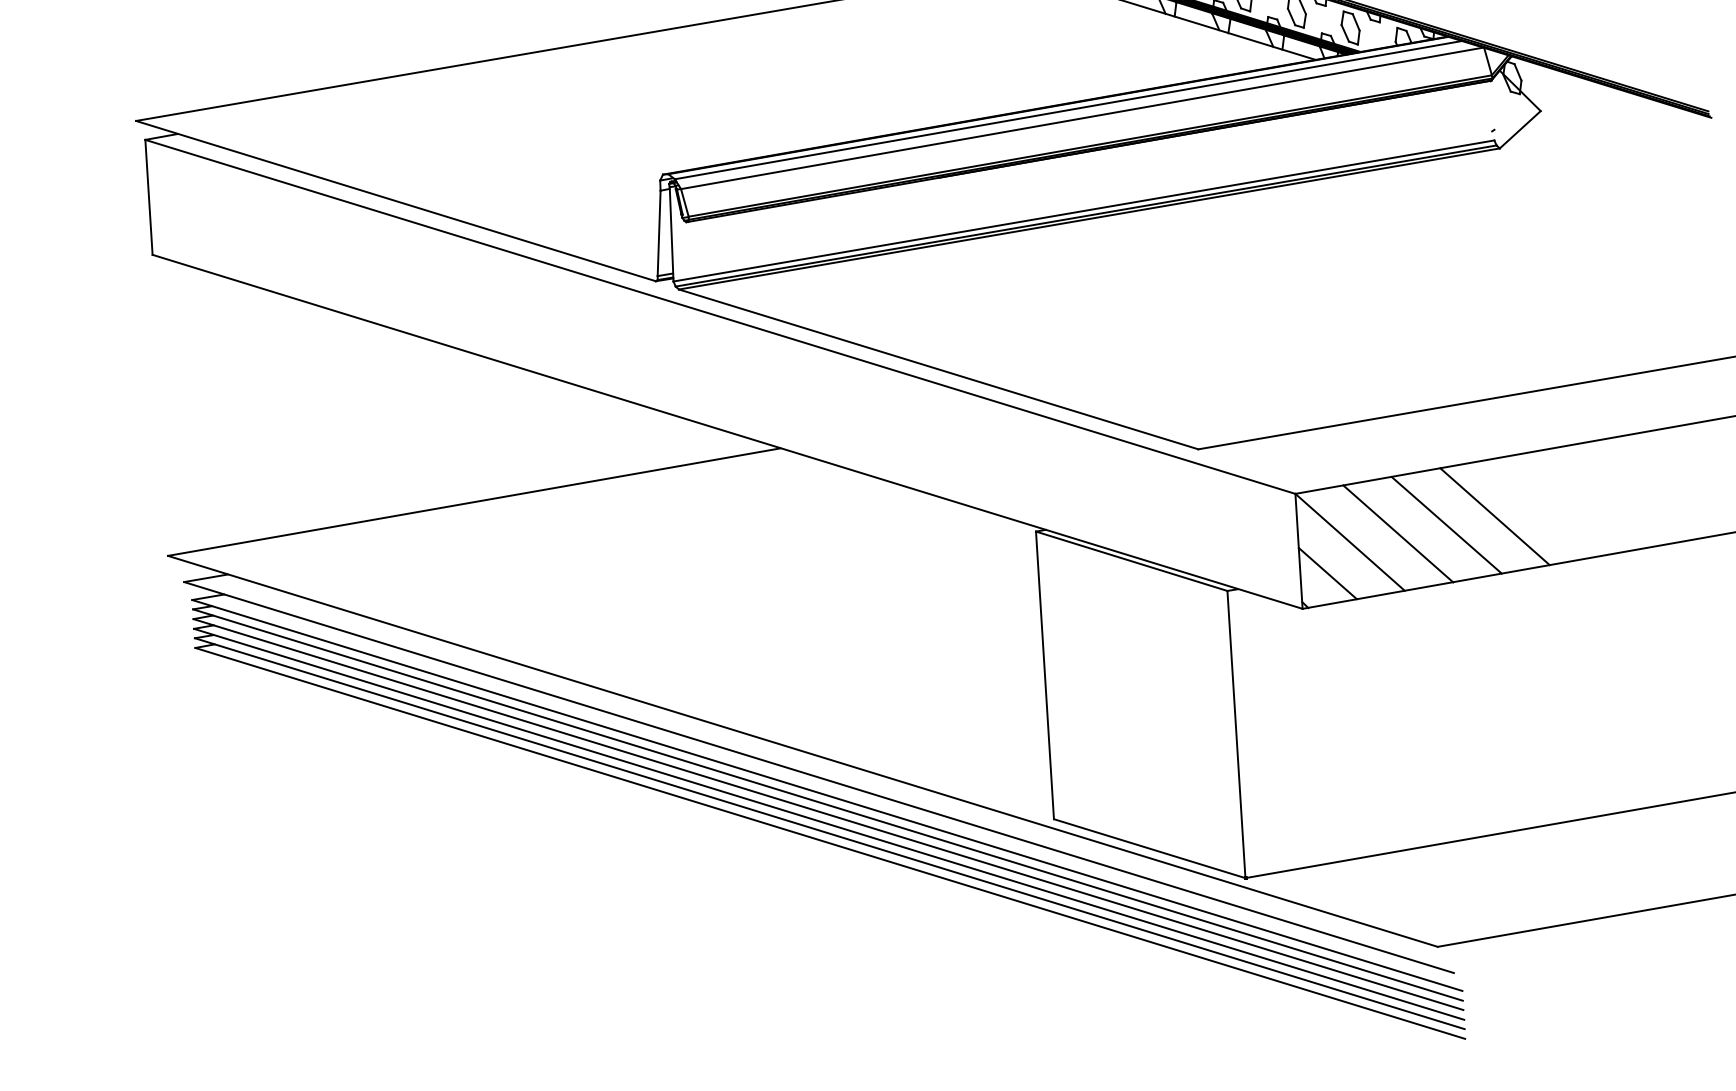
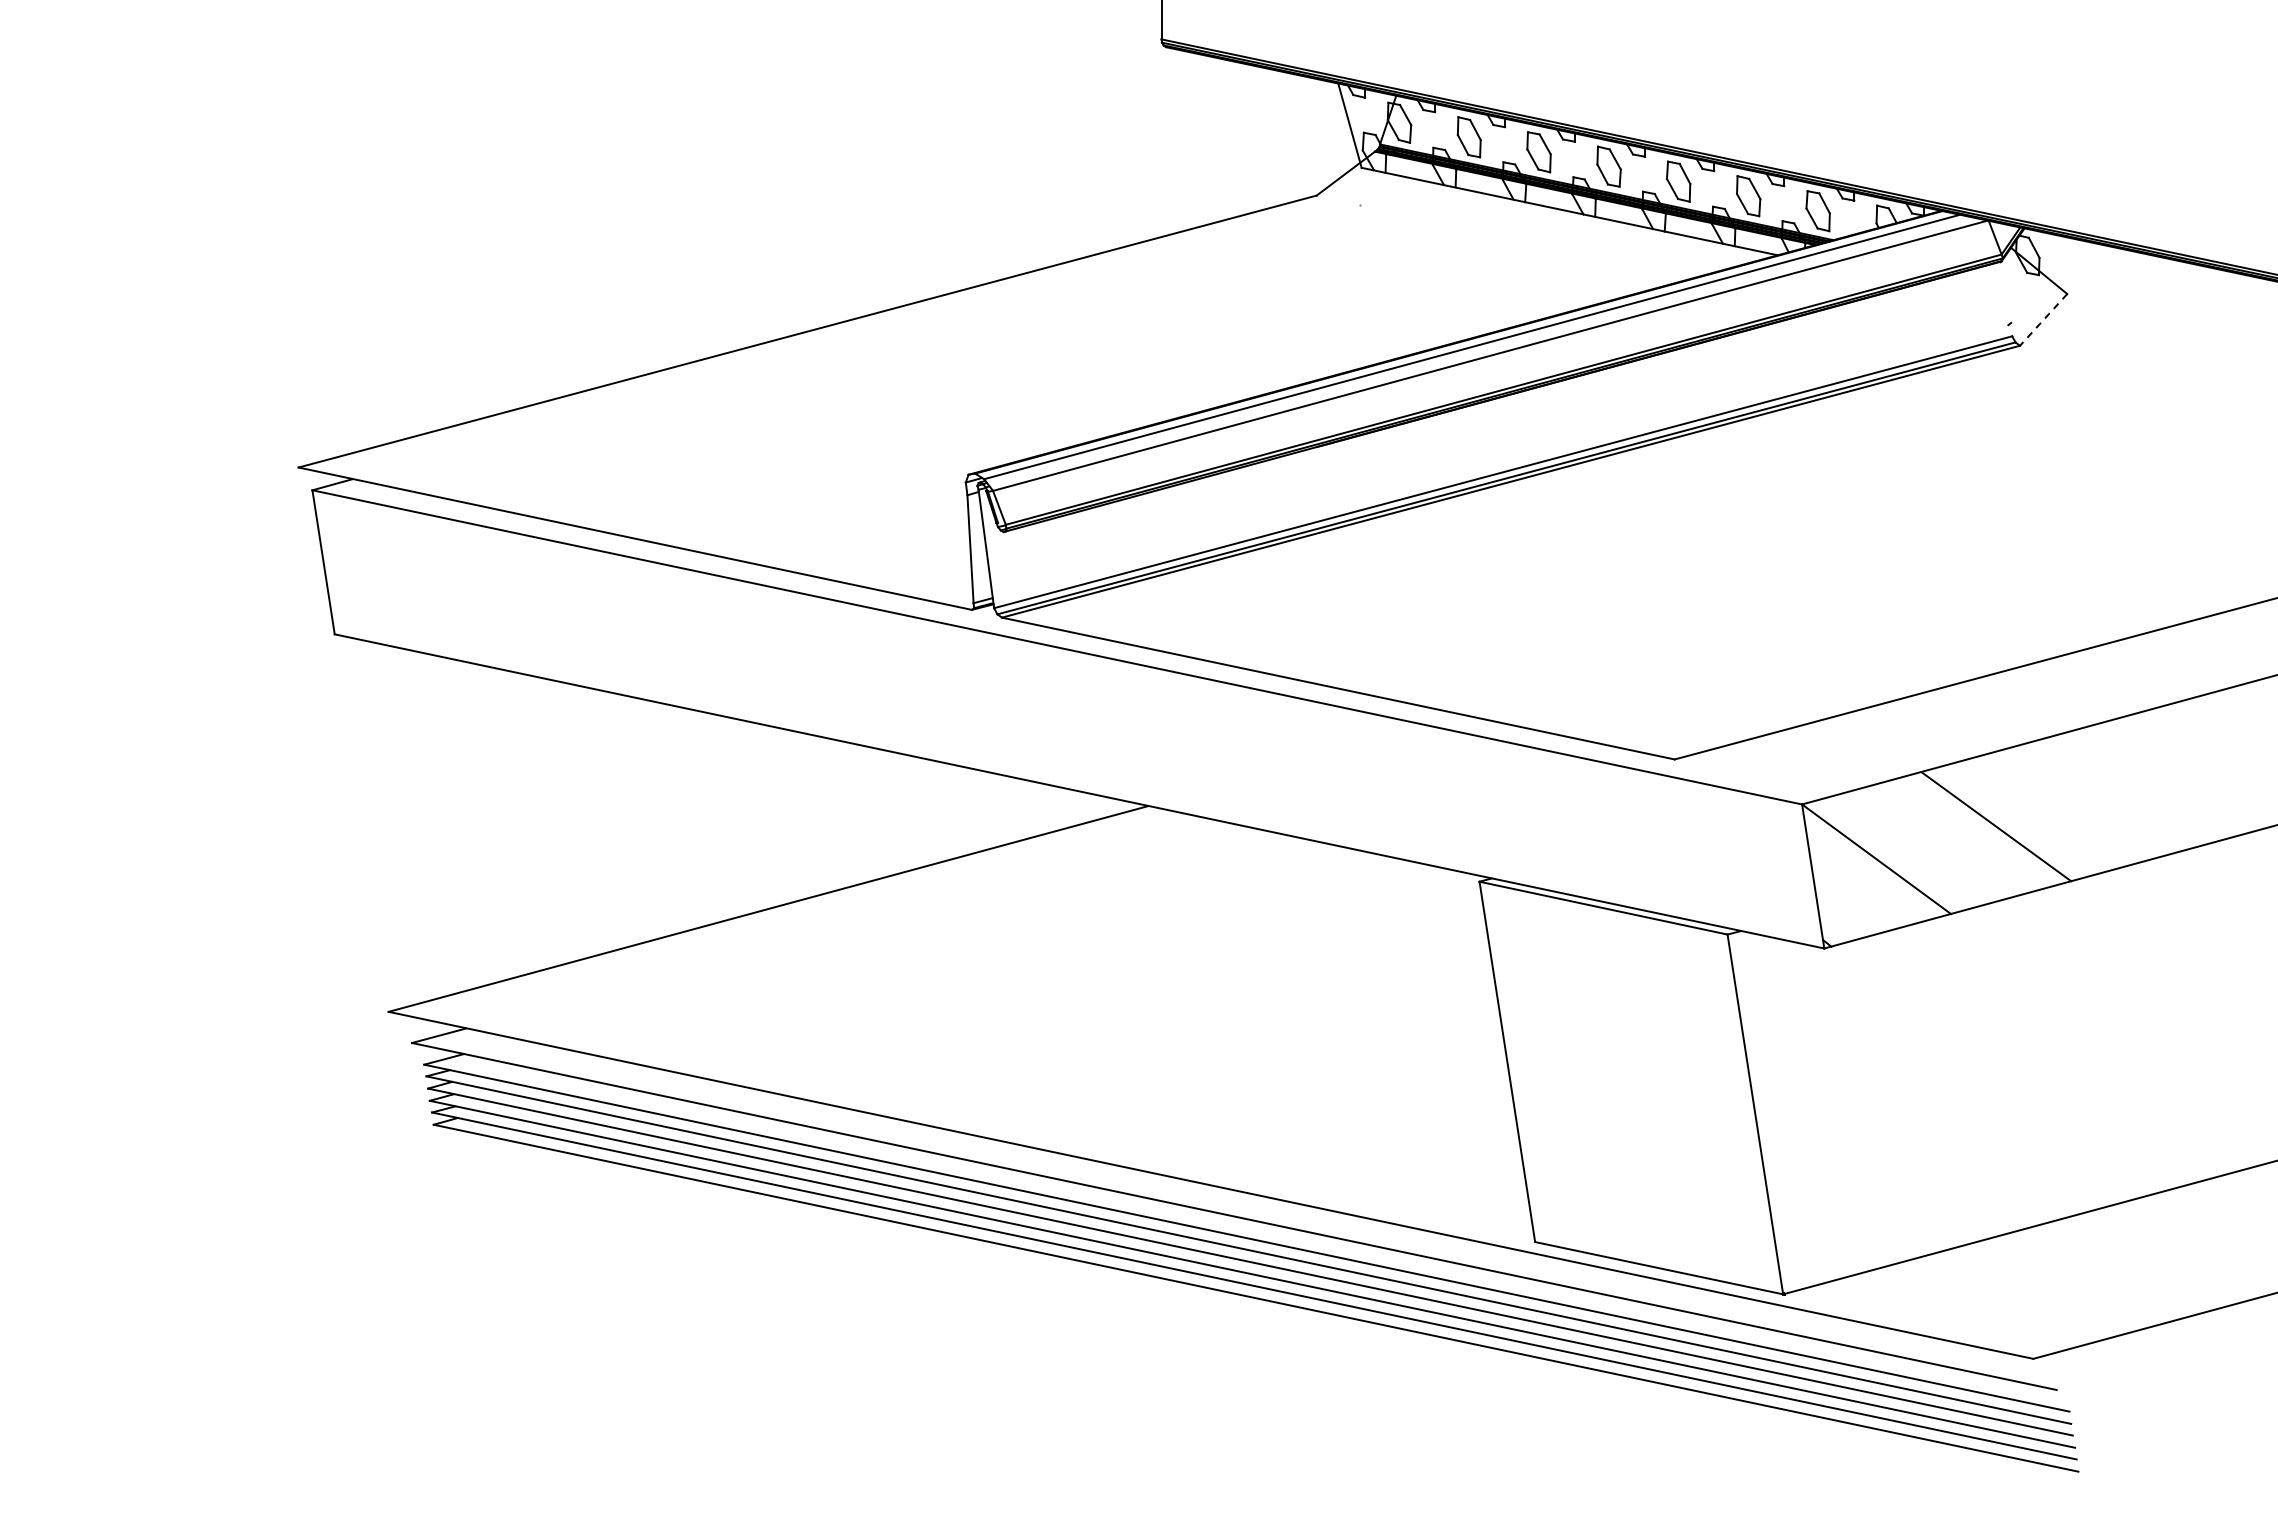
line: (1520, 130) -> (2043, 320), solid -> dashed
line: (1494, 516) -> (2055, 810), removed
line: (1398, 533) -> (1936, 842), removed
line: (1327, 573) -> (1851, 901), removed

